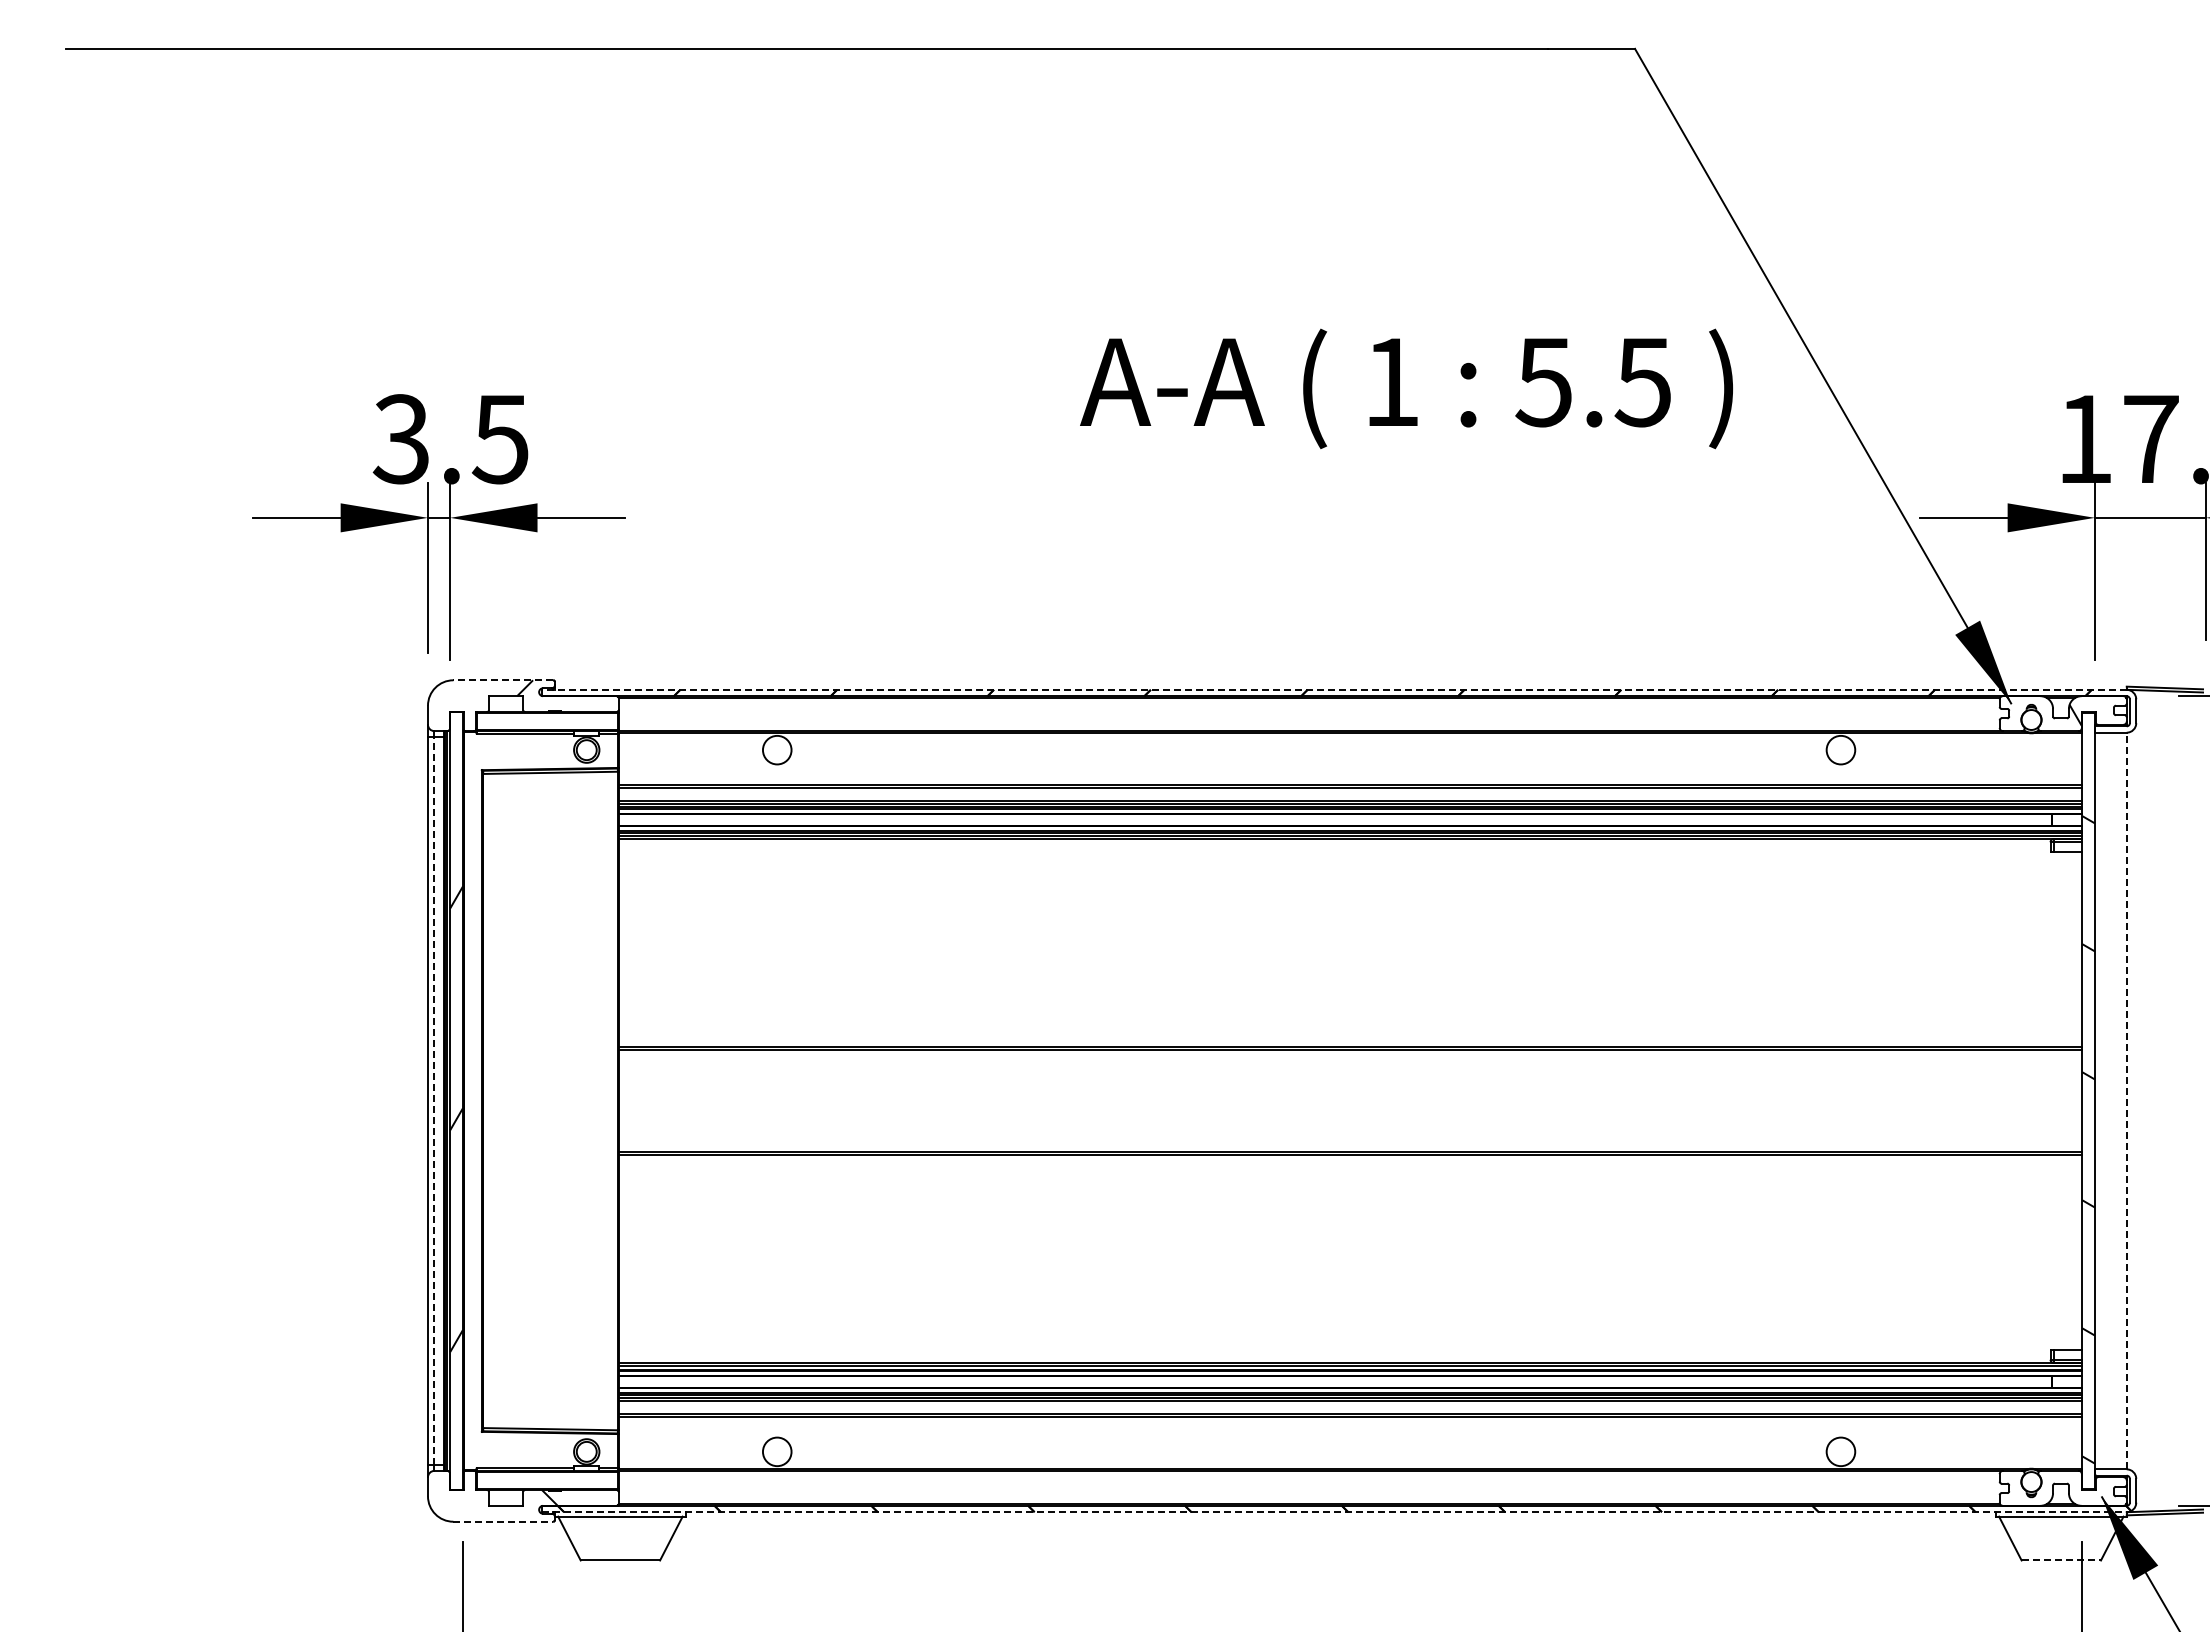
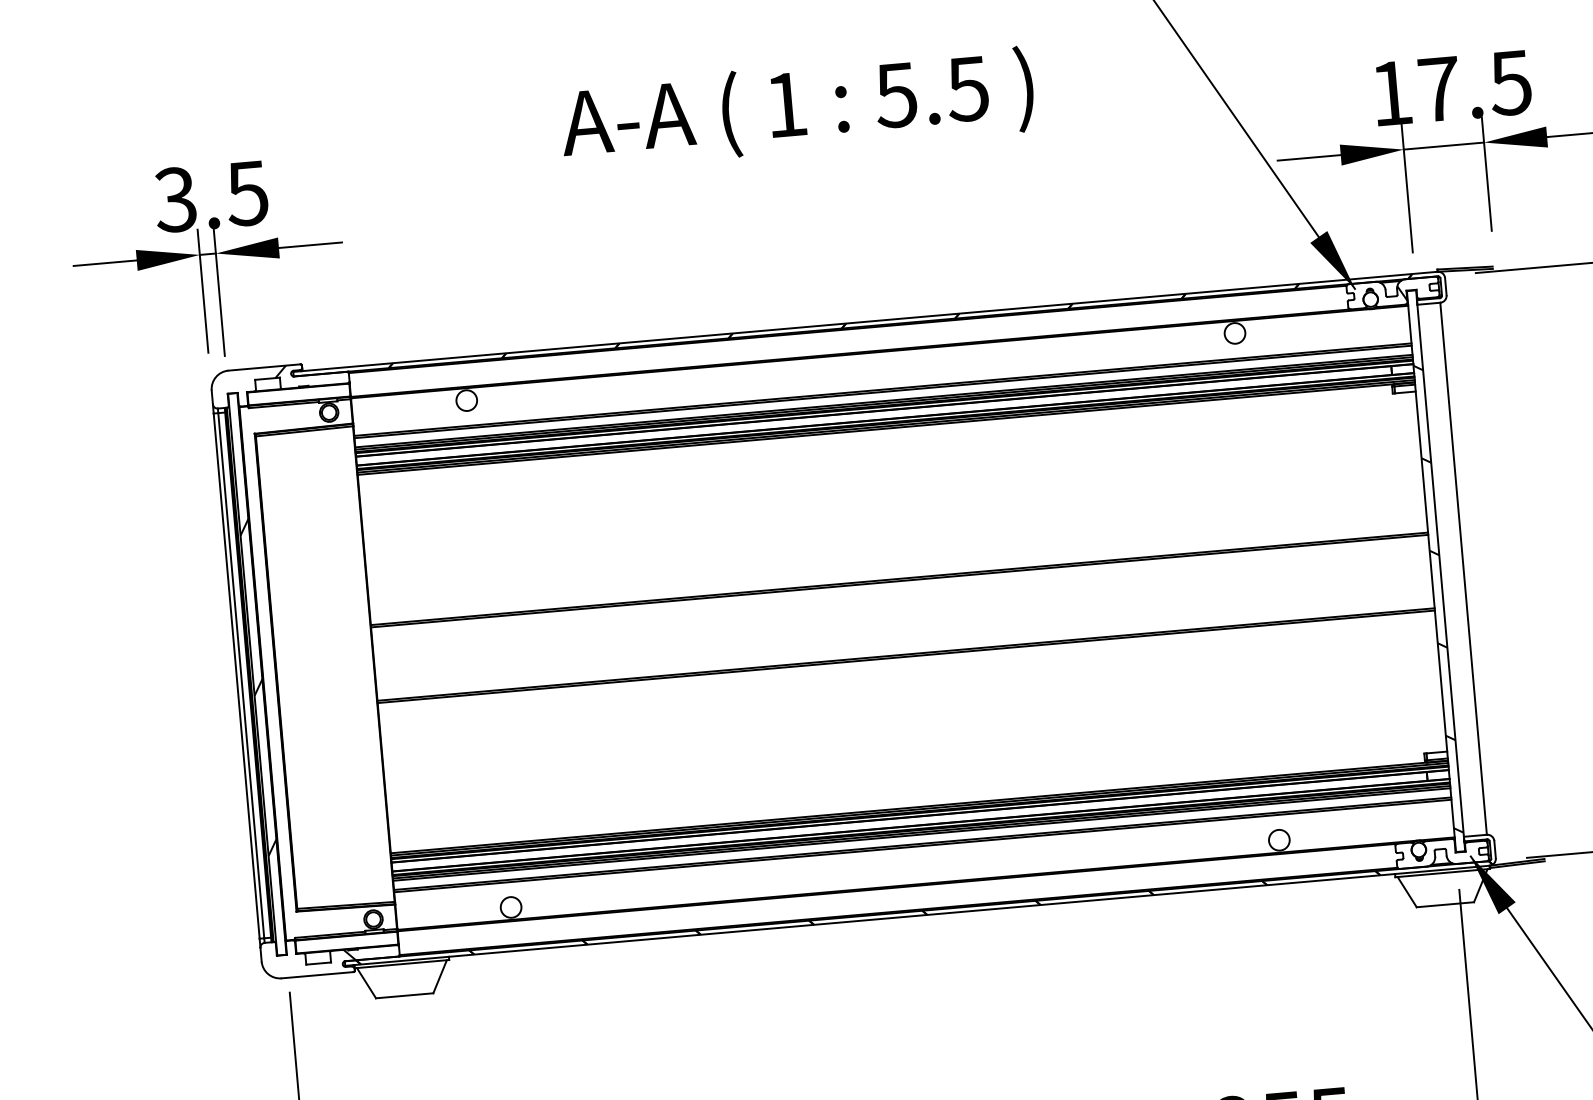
text: (1406, 388) -> (797, 108), moved
line: (503, 680) -> (264, 367), dashed -> solid
line: (1334, 689) -> (865, 321), dashed -> solid
line: (2126, 1100) -> (1463, 568), dashed -> solid
line: (434, 1101) -> (241, 676), dashed -> solid
line: (1335, 1512) -> (918, 915), dashed -> solid
line: (503, 1521) -> (317, 975), dashed -> solid
line: (2061, 1560) -> (1445, 904), dashed -> solid

